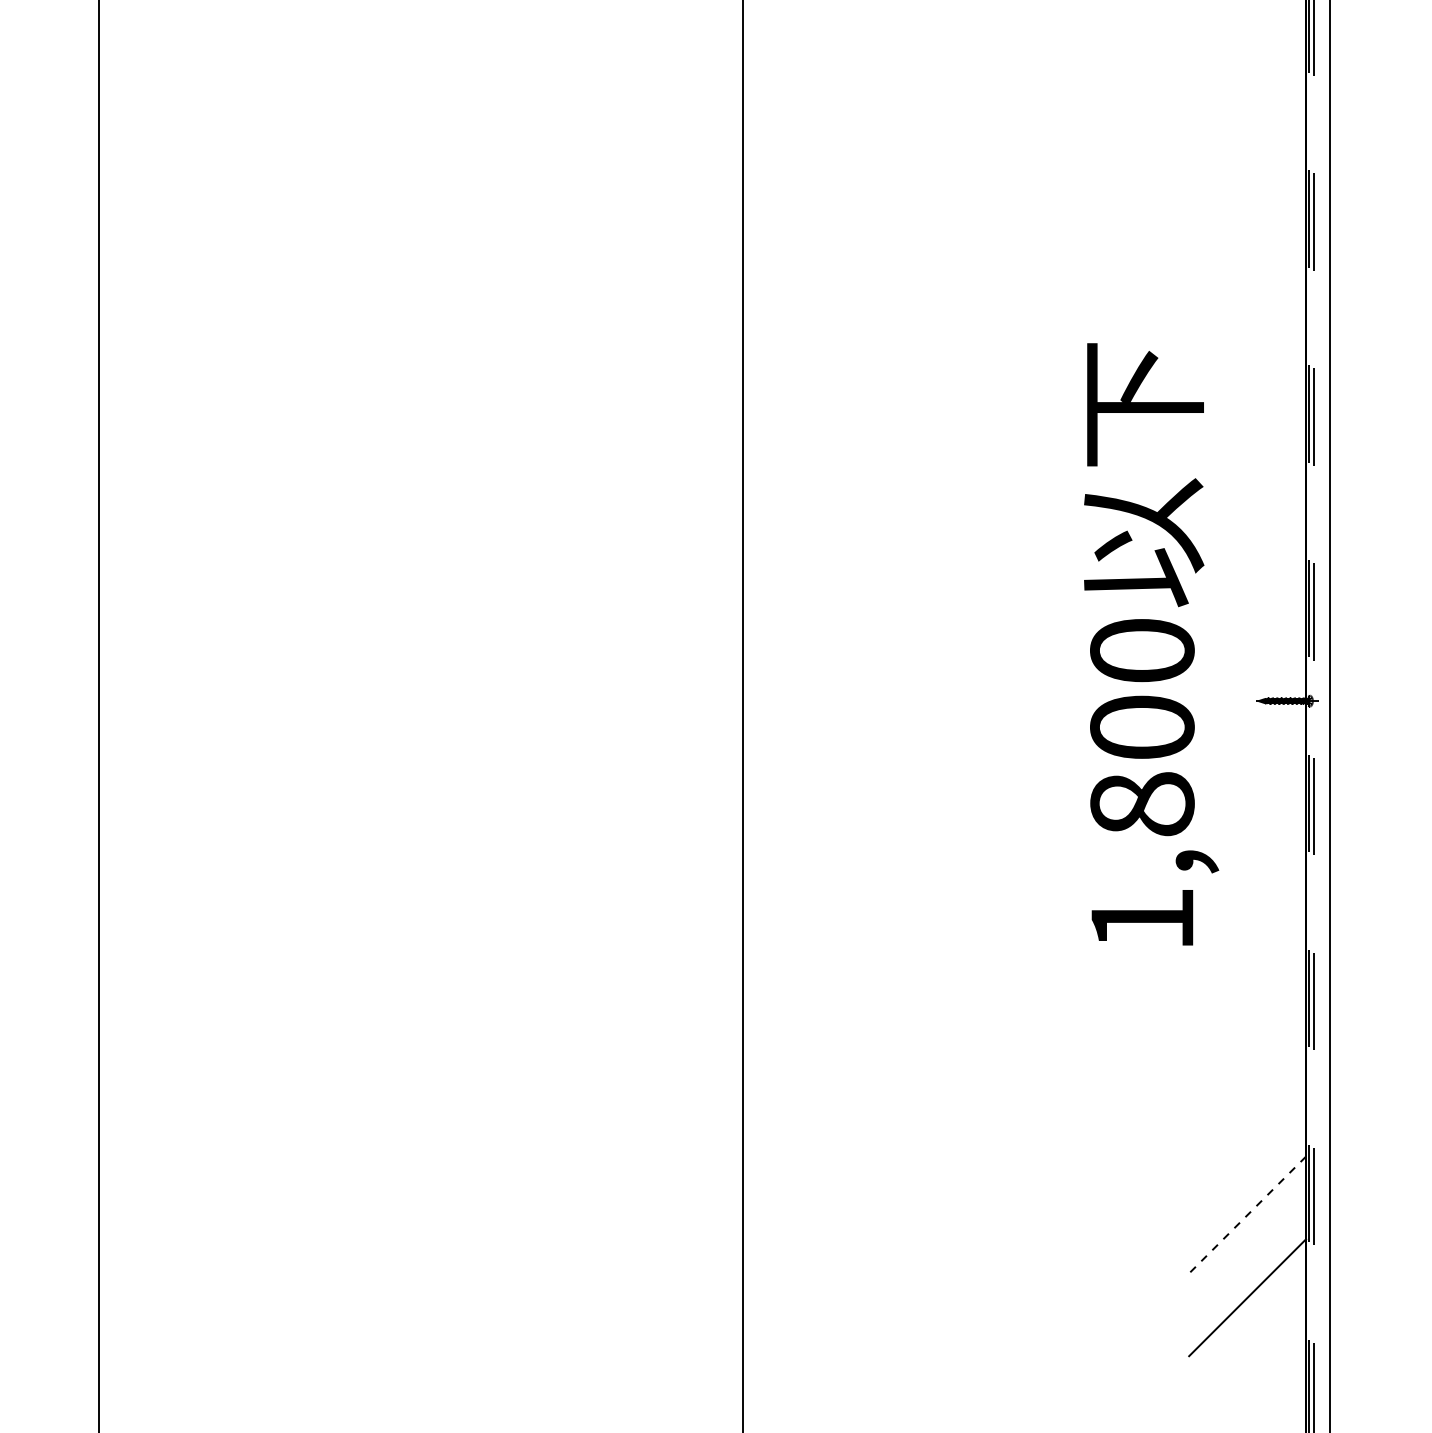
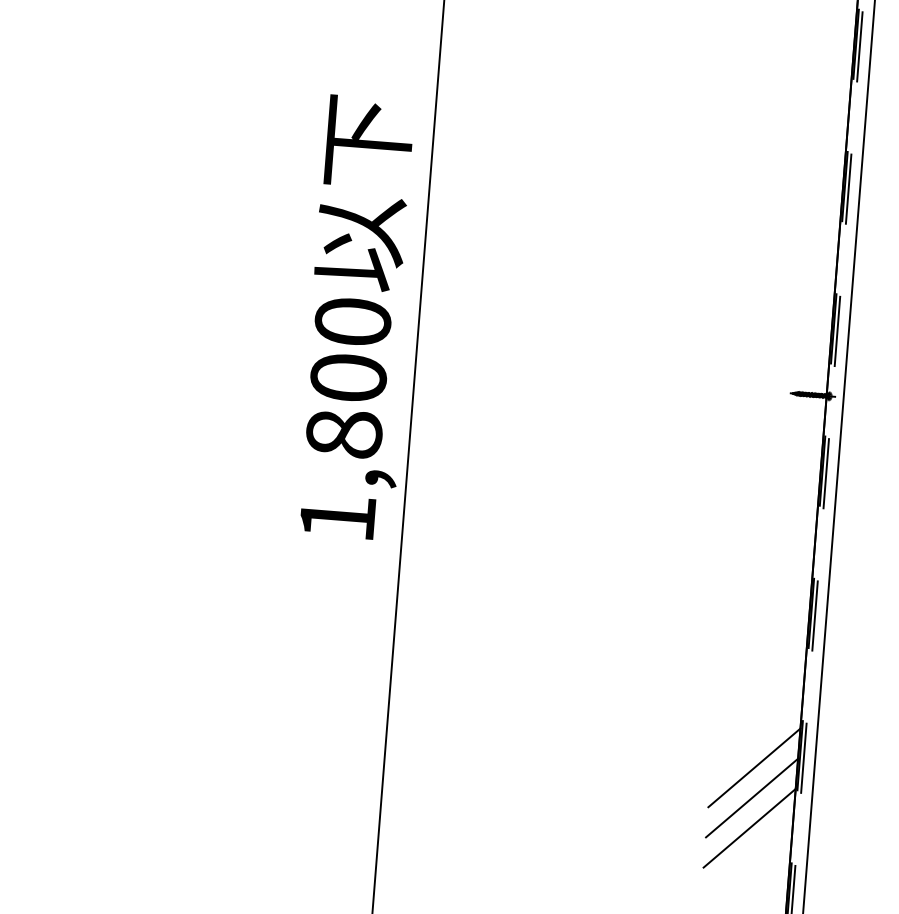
text: (1151, 644) -> (360, 317), moved
line: (1247, 1215) -> (754, 768), dashed -> solid
line: (1247, 1255) -> (752, 797), added

